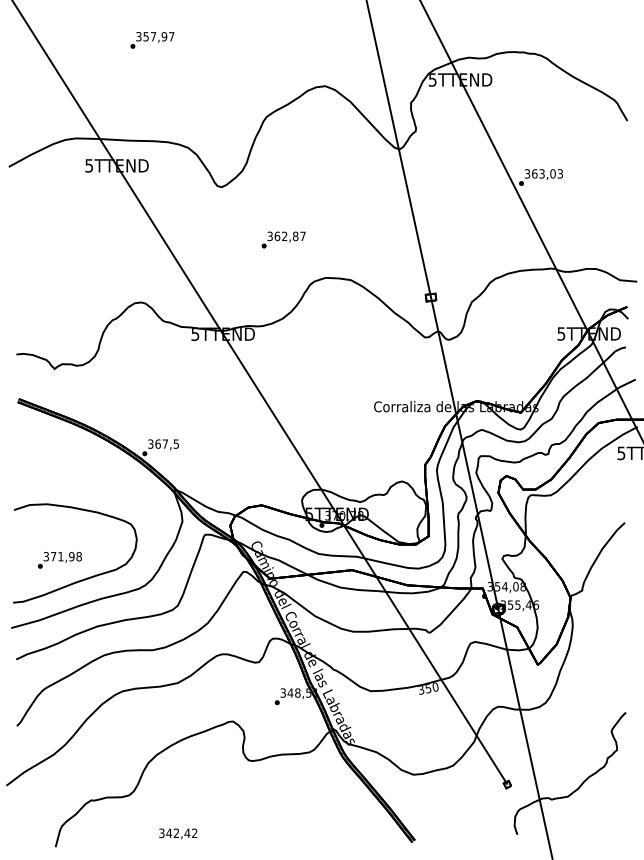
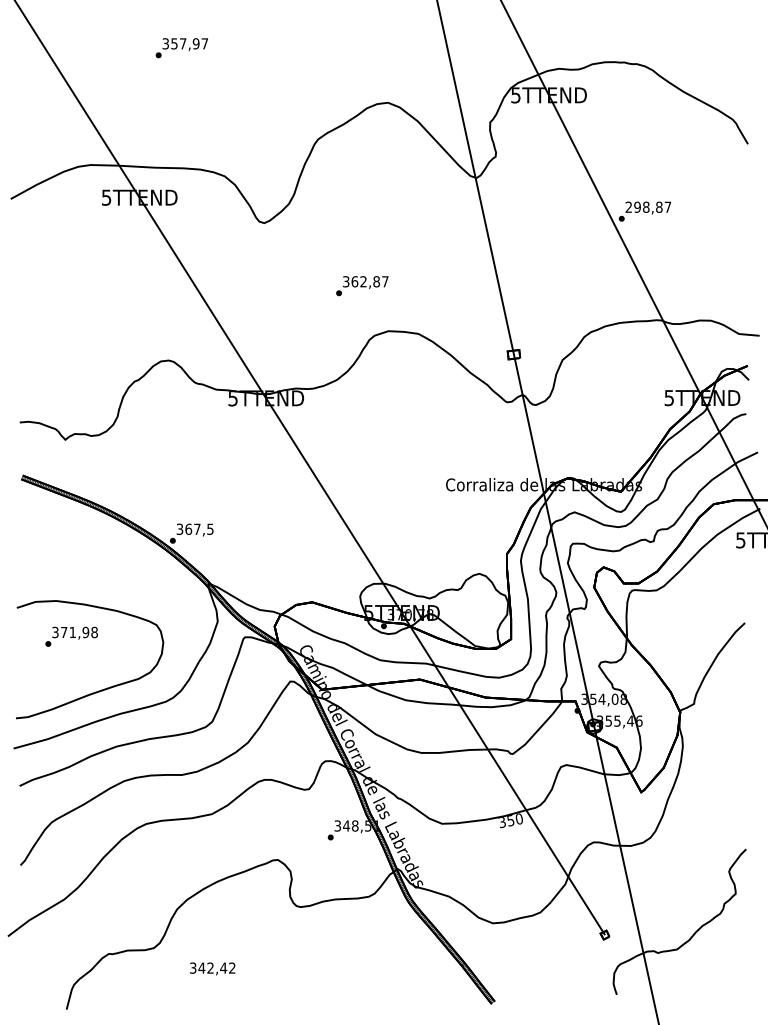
text: (543, 173) -> (648, 206), 363,03 -> 298,87
text: (283, 240) -> (362, 286), moved
text: (59, 560) -> (71, 636), moved
text: (178, 833) -> (212, 968), moved

